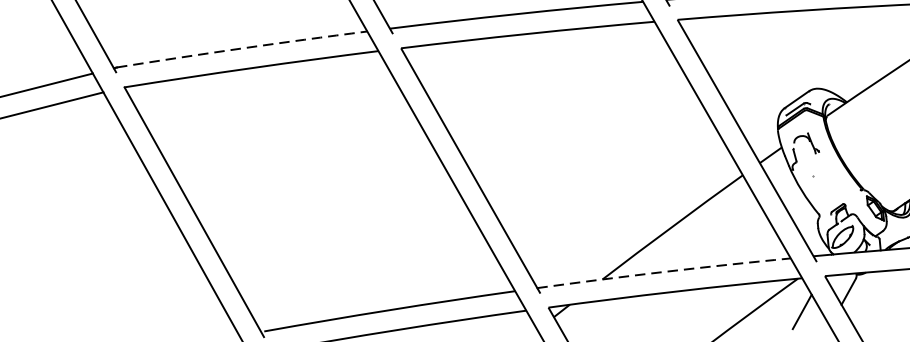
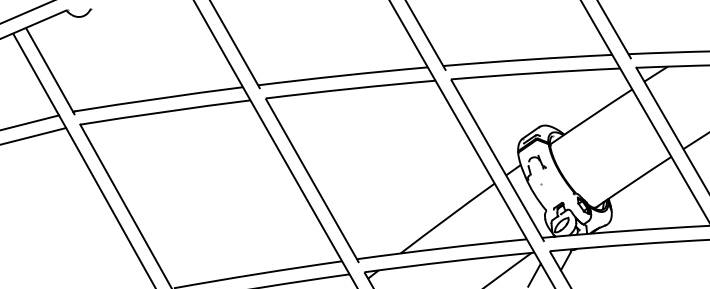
line: (242, 48) -> (159, 98), dashed -> solid
line: (663, 272) -> (441, 248), dashed -> solid

